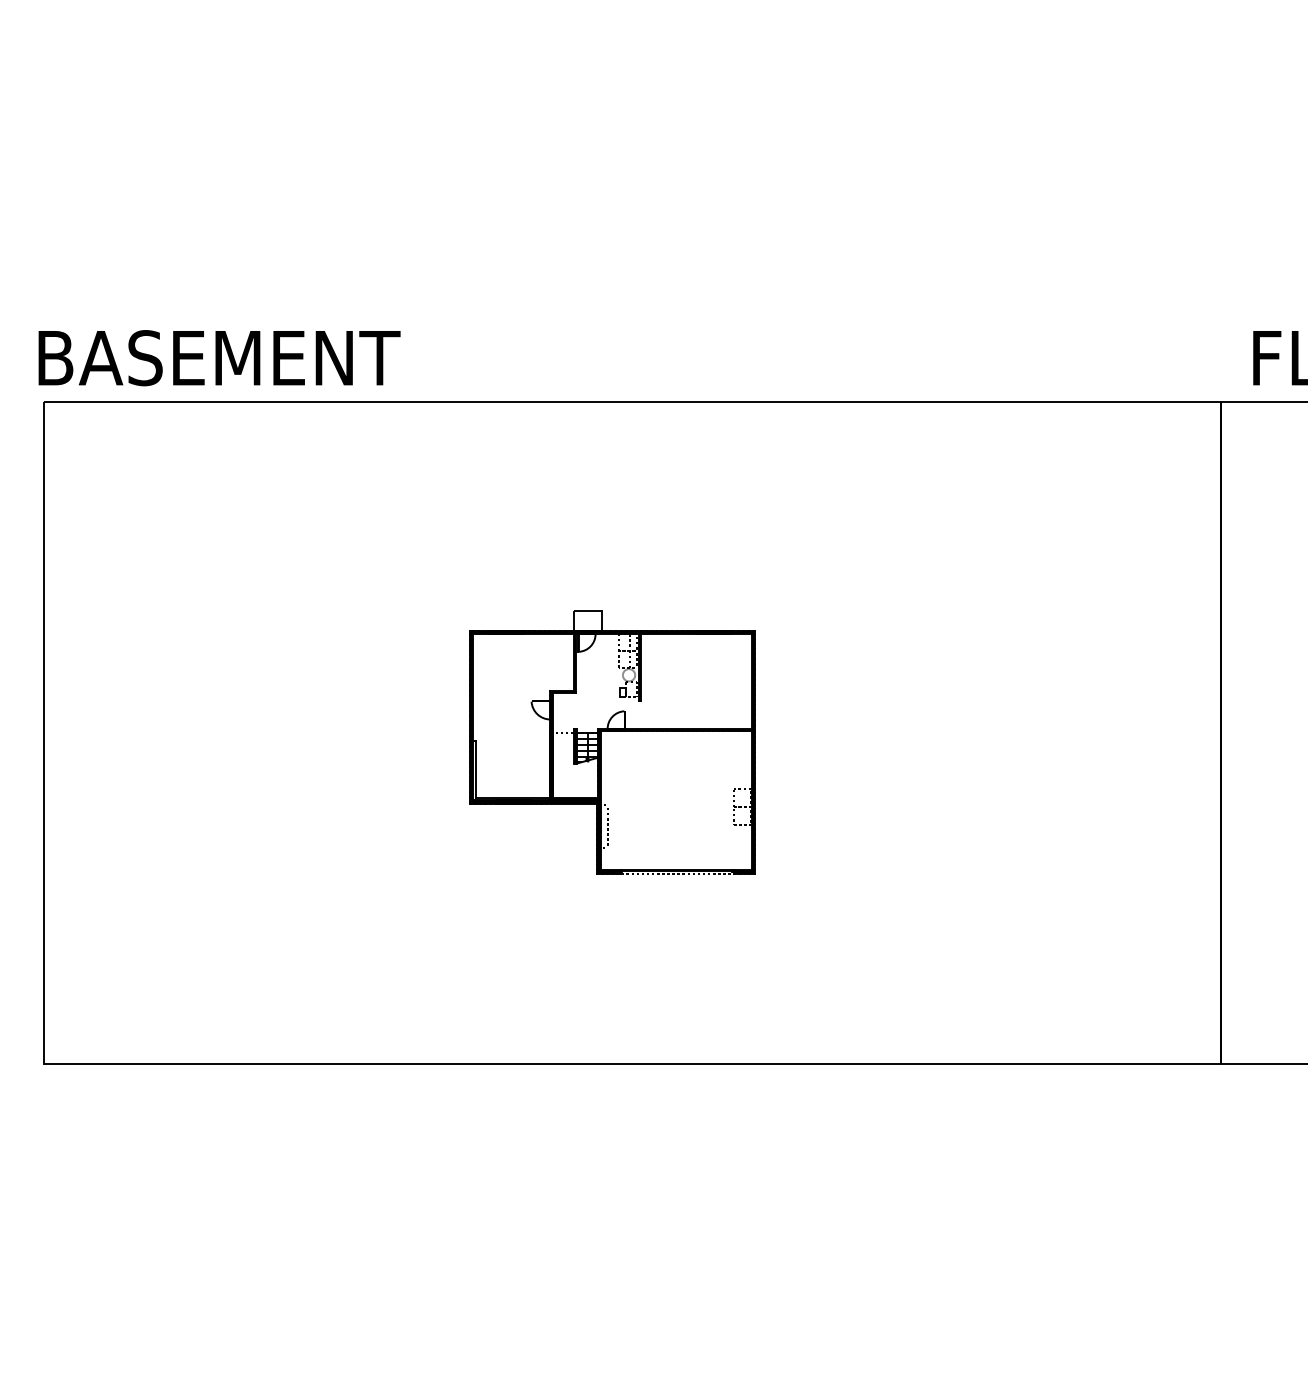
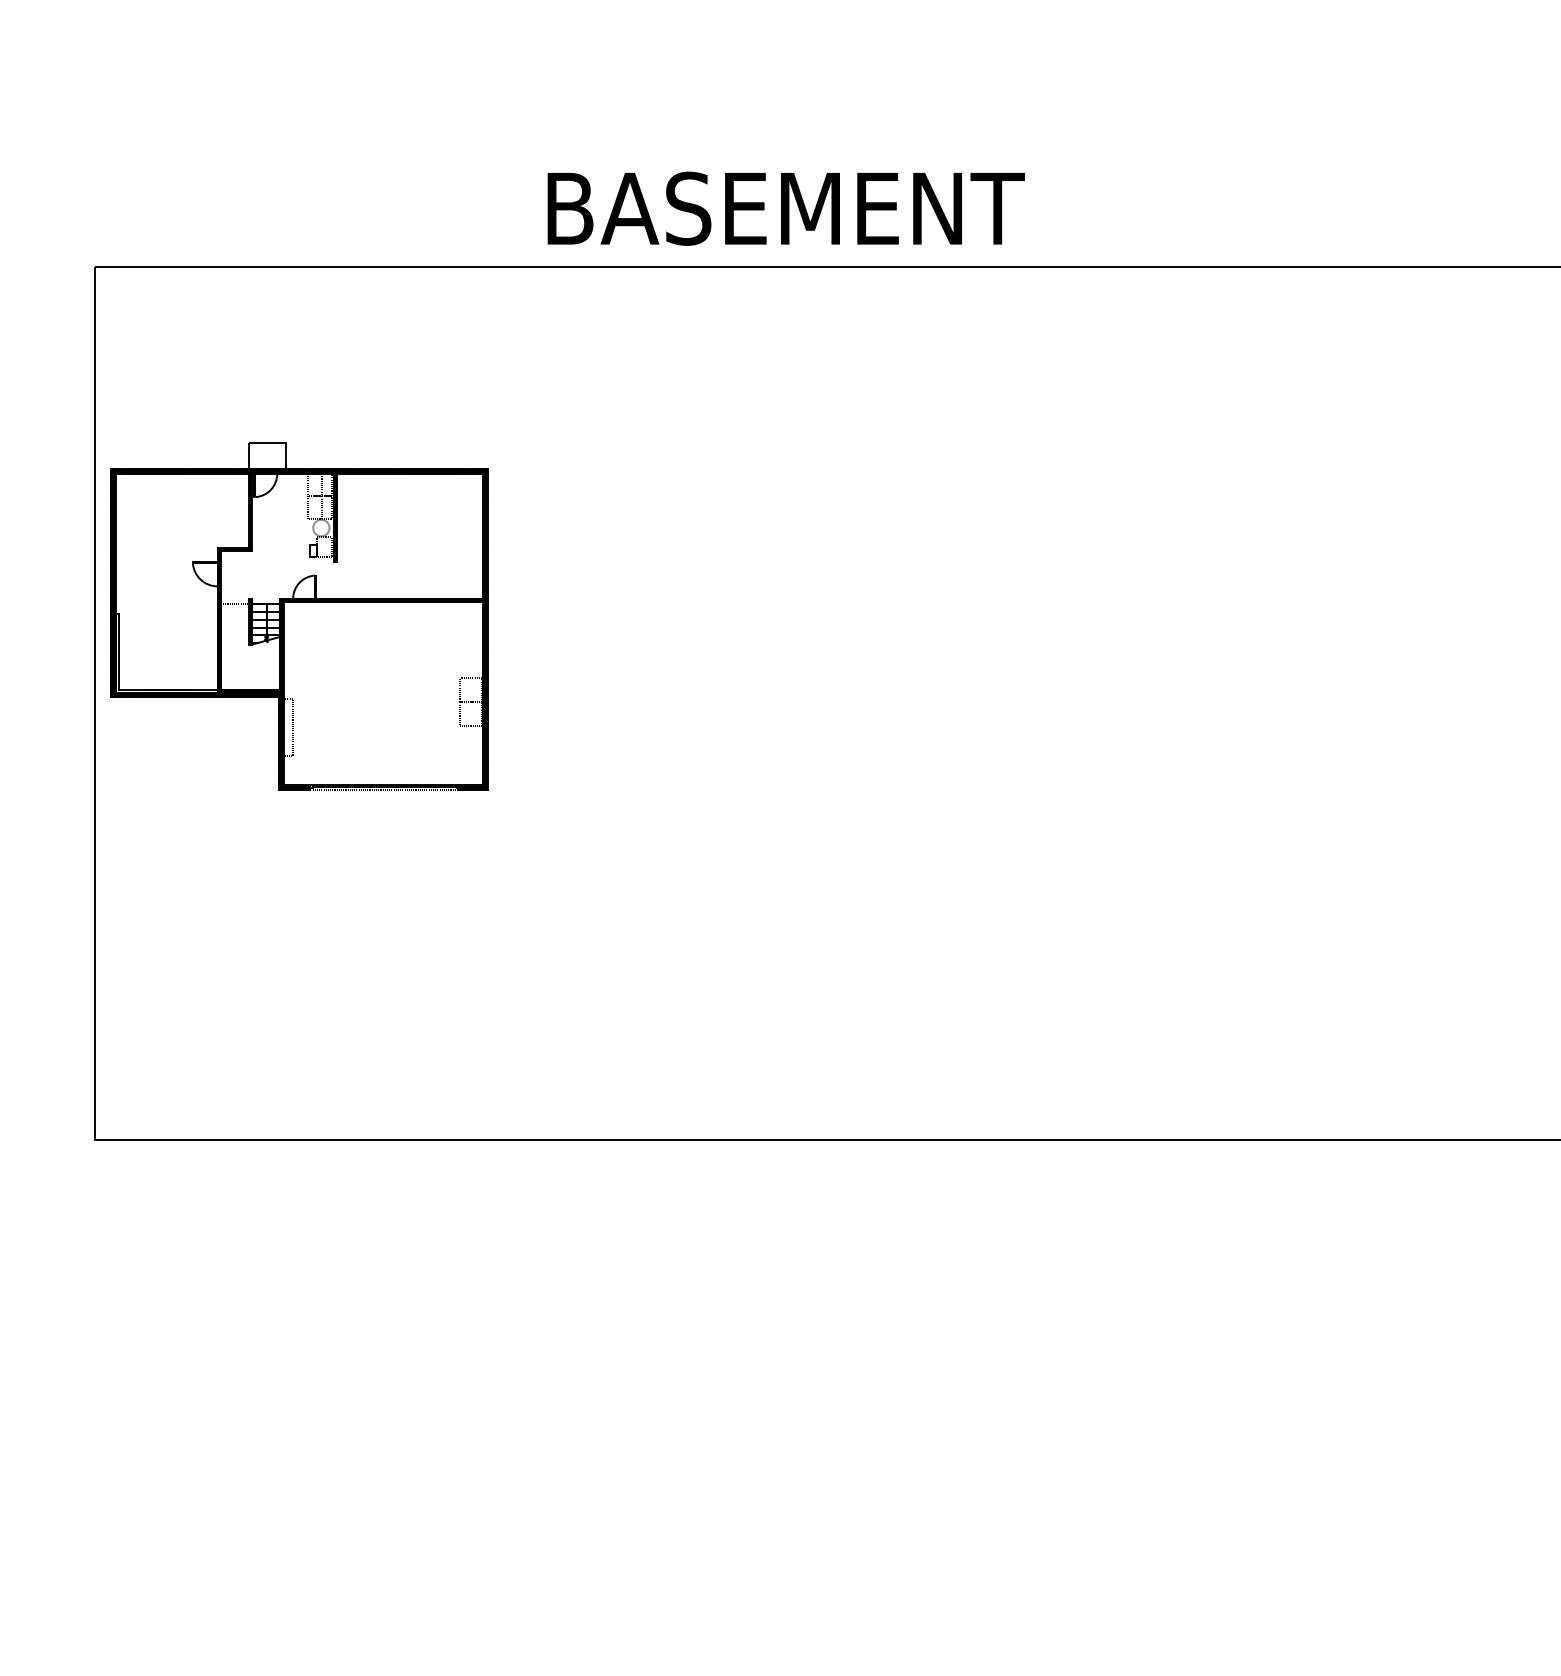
text: (219, 358) -> (786, 209), moved
part: (612, 742) -> (299, 616), moved

